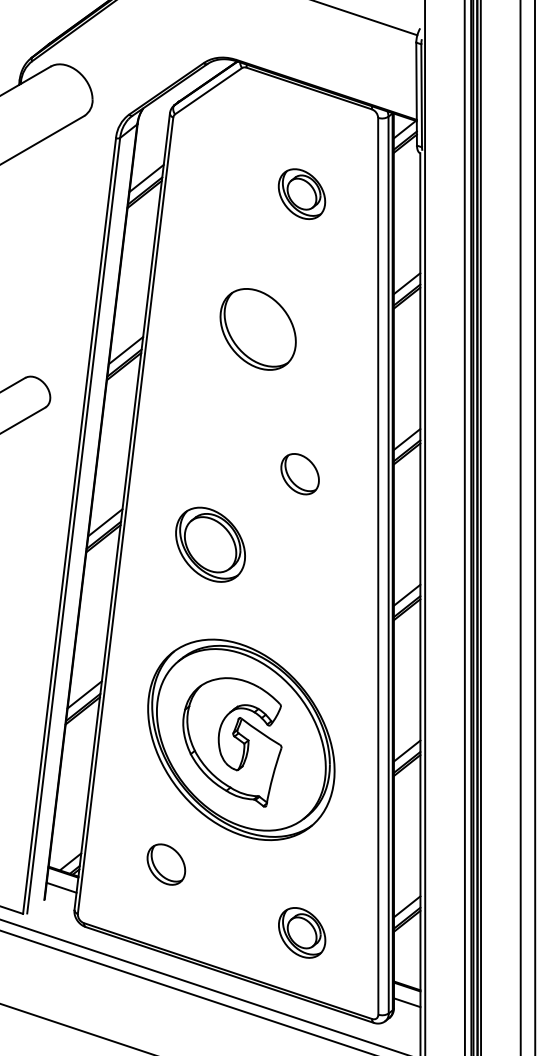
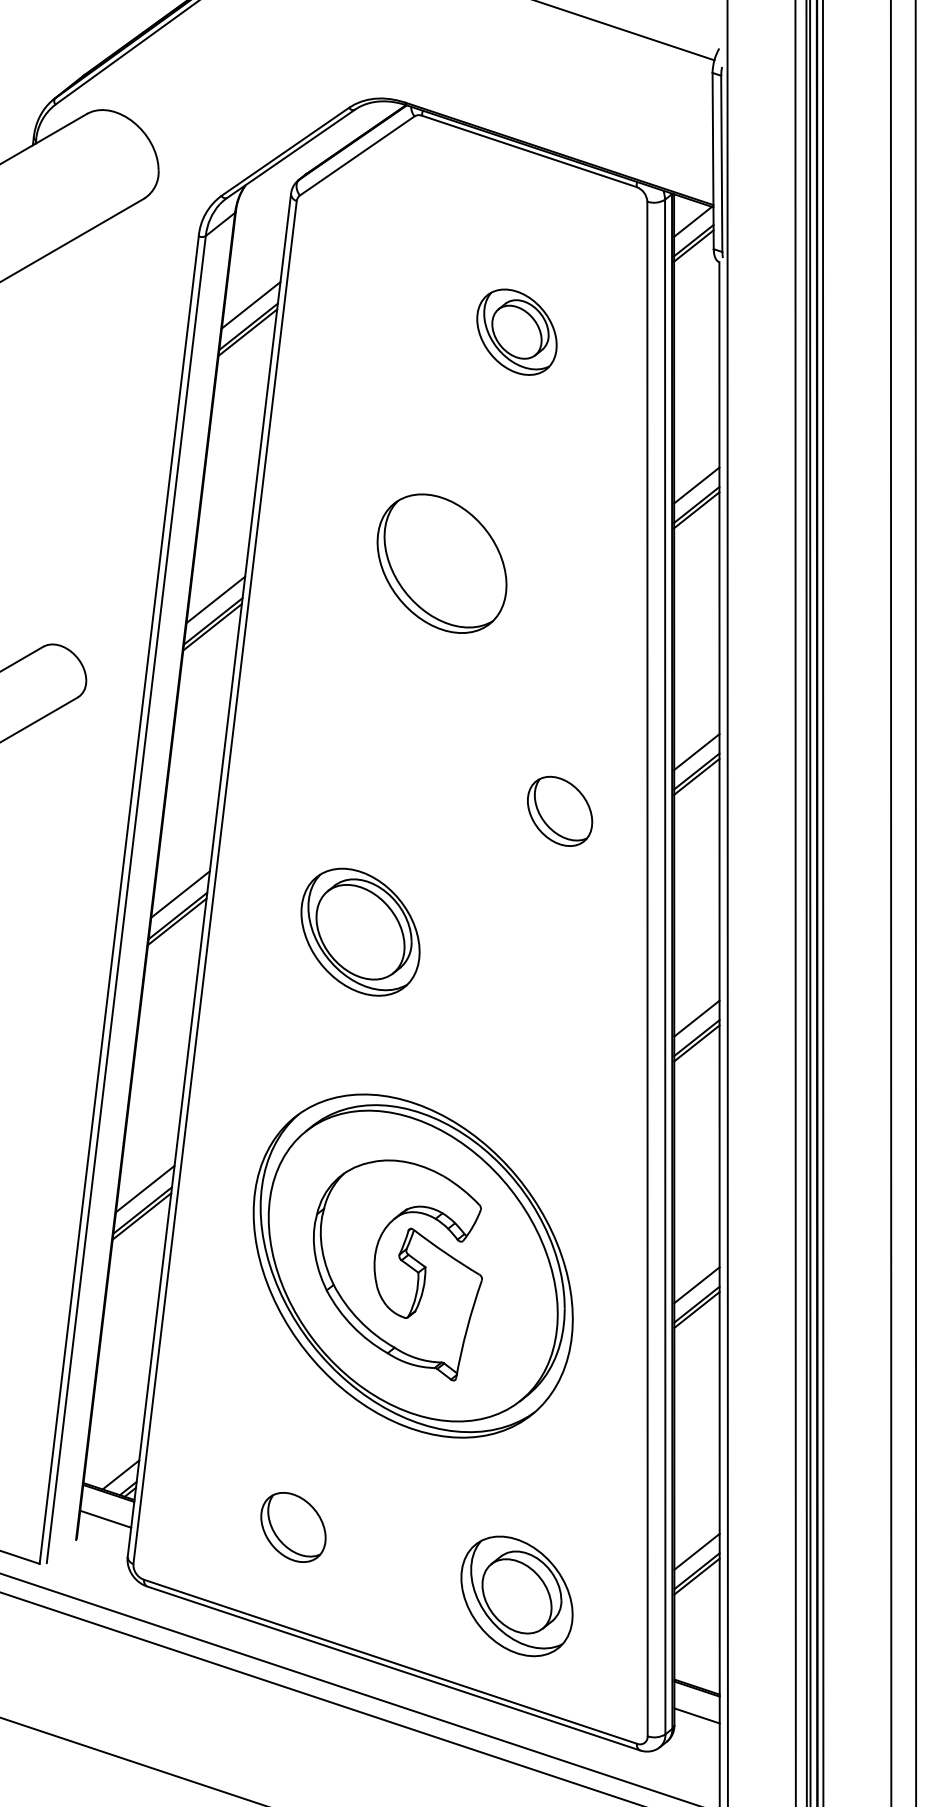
part: (299, 474) -> (558, 811), moved
part: (166, 864) -> (293, 1527), moved
part: (302, 932) -> (517, 1595), size x1.4

